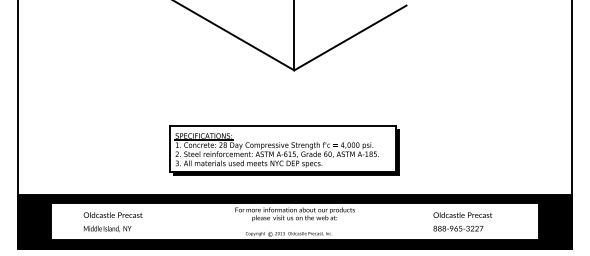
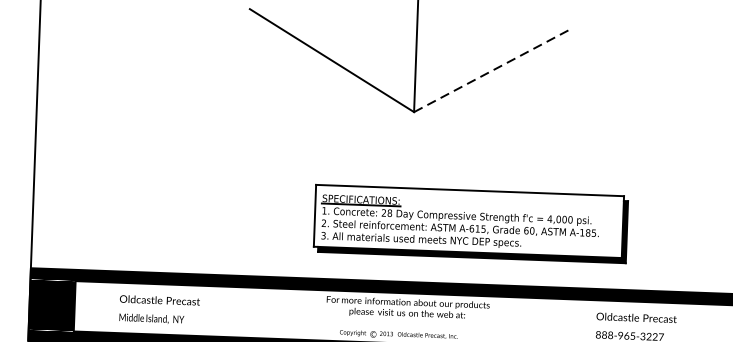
line: (350, 38) -> (492, 71), solid -> dashed
part: (284, 150) -> (470, 223), moved

